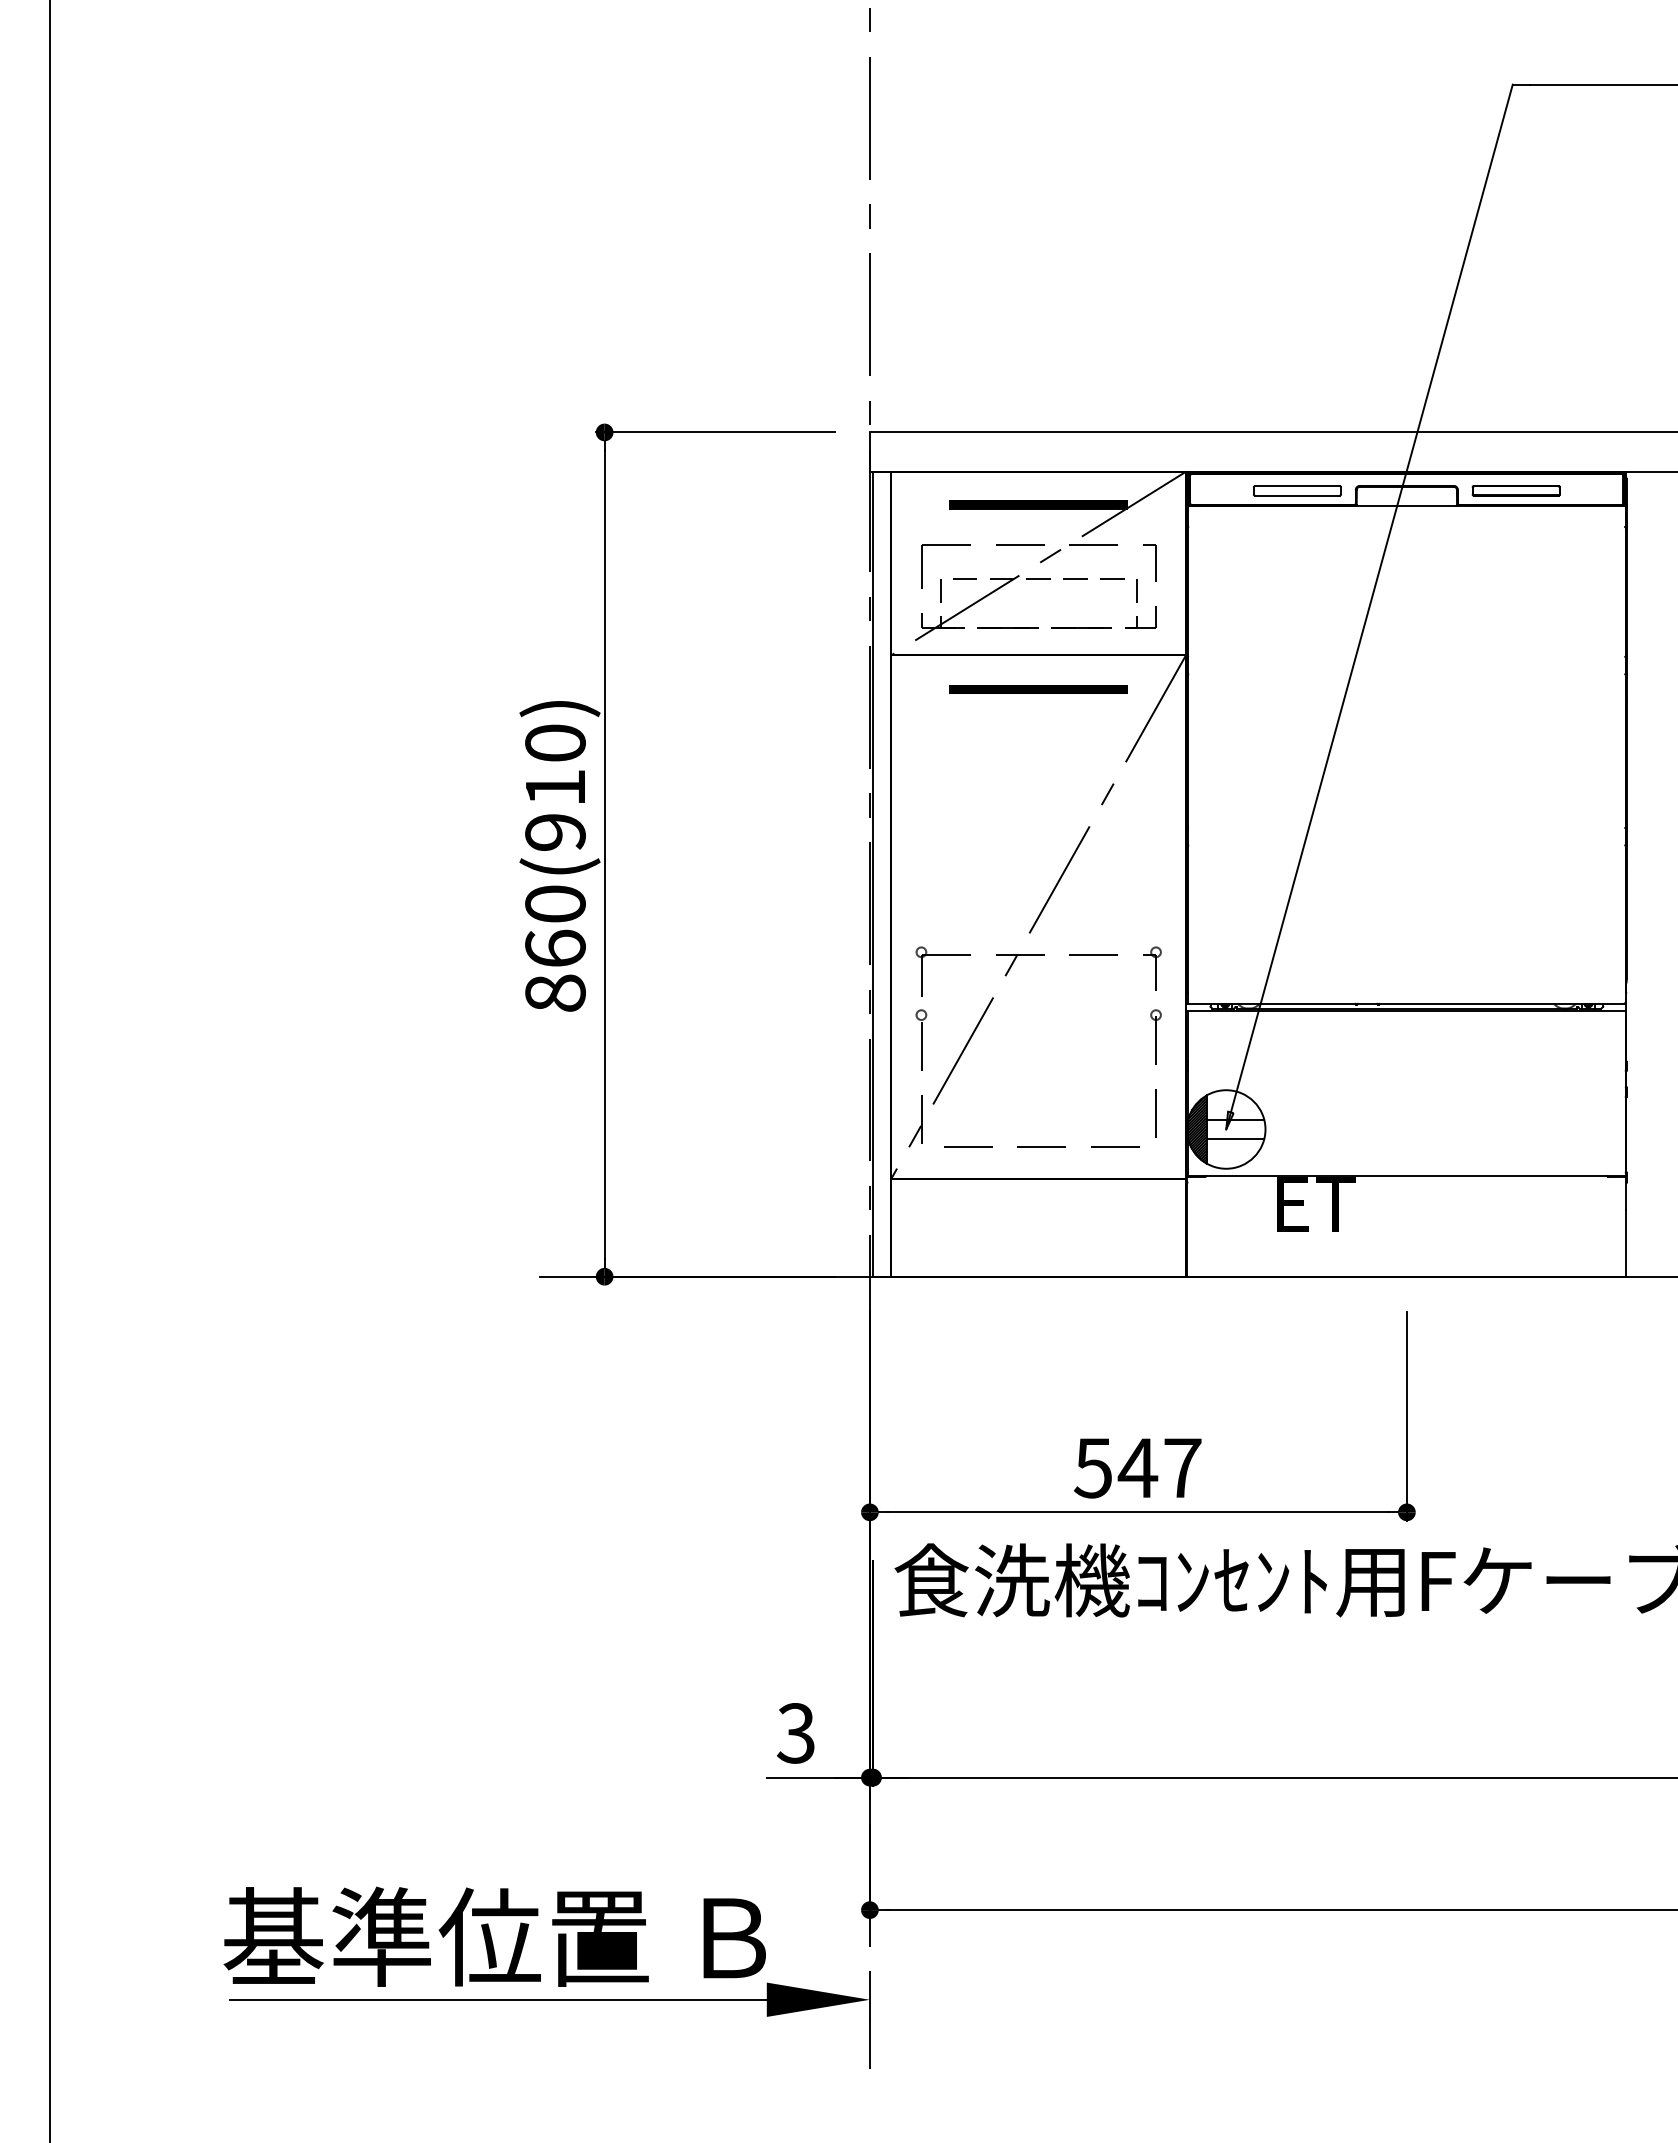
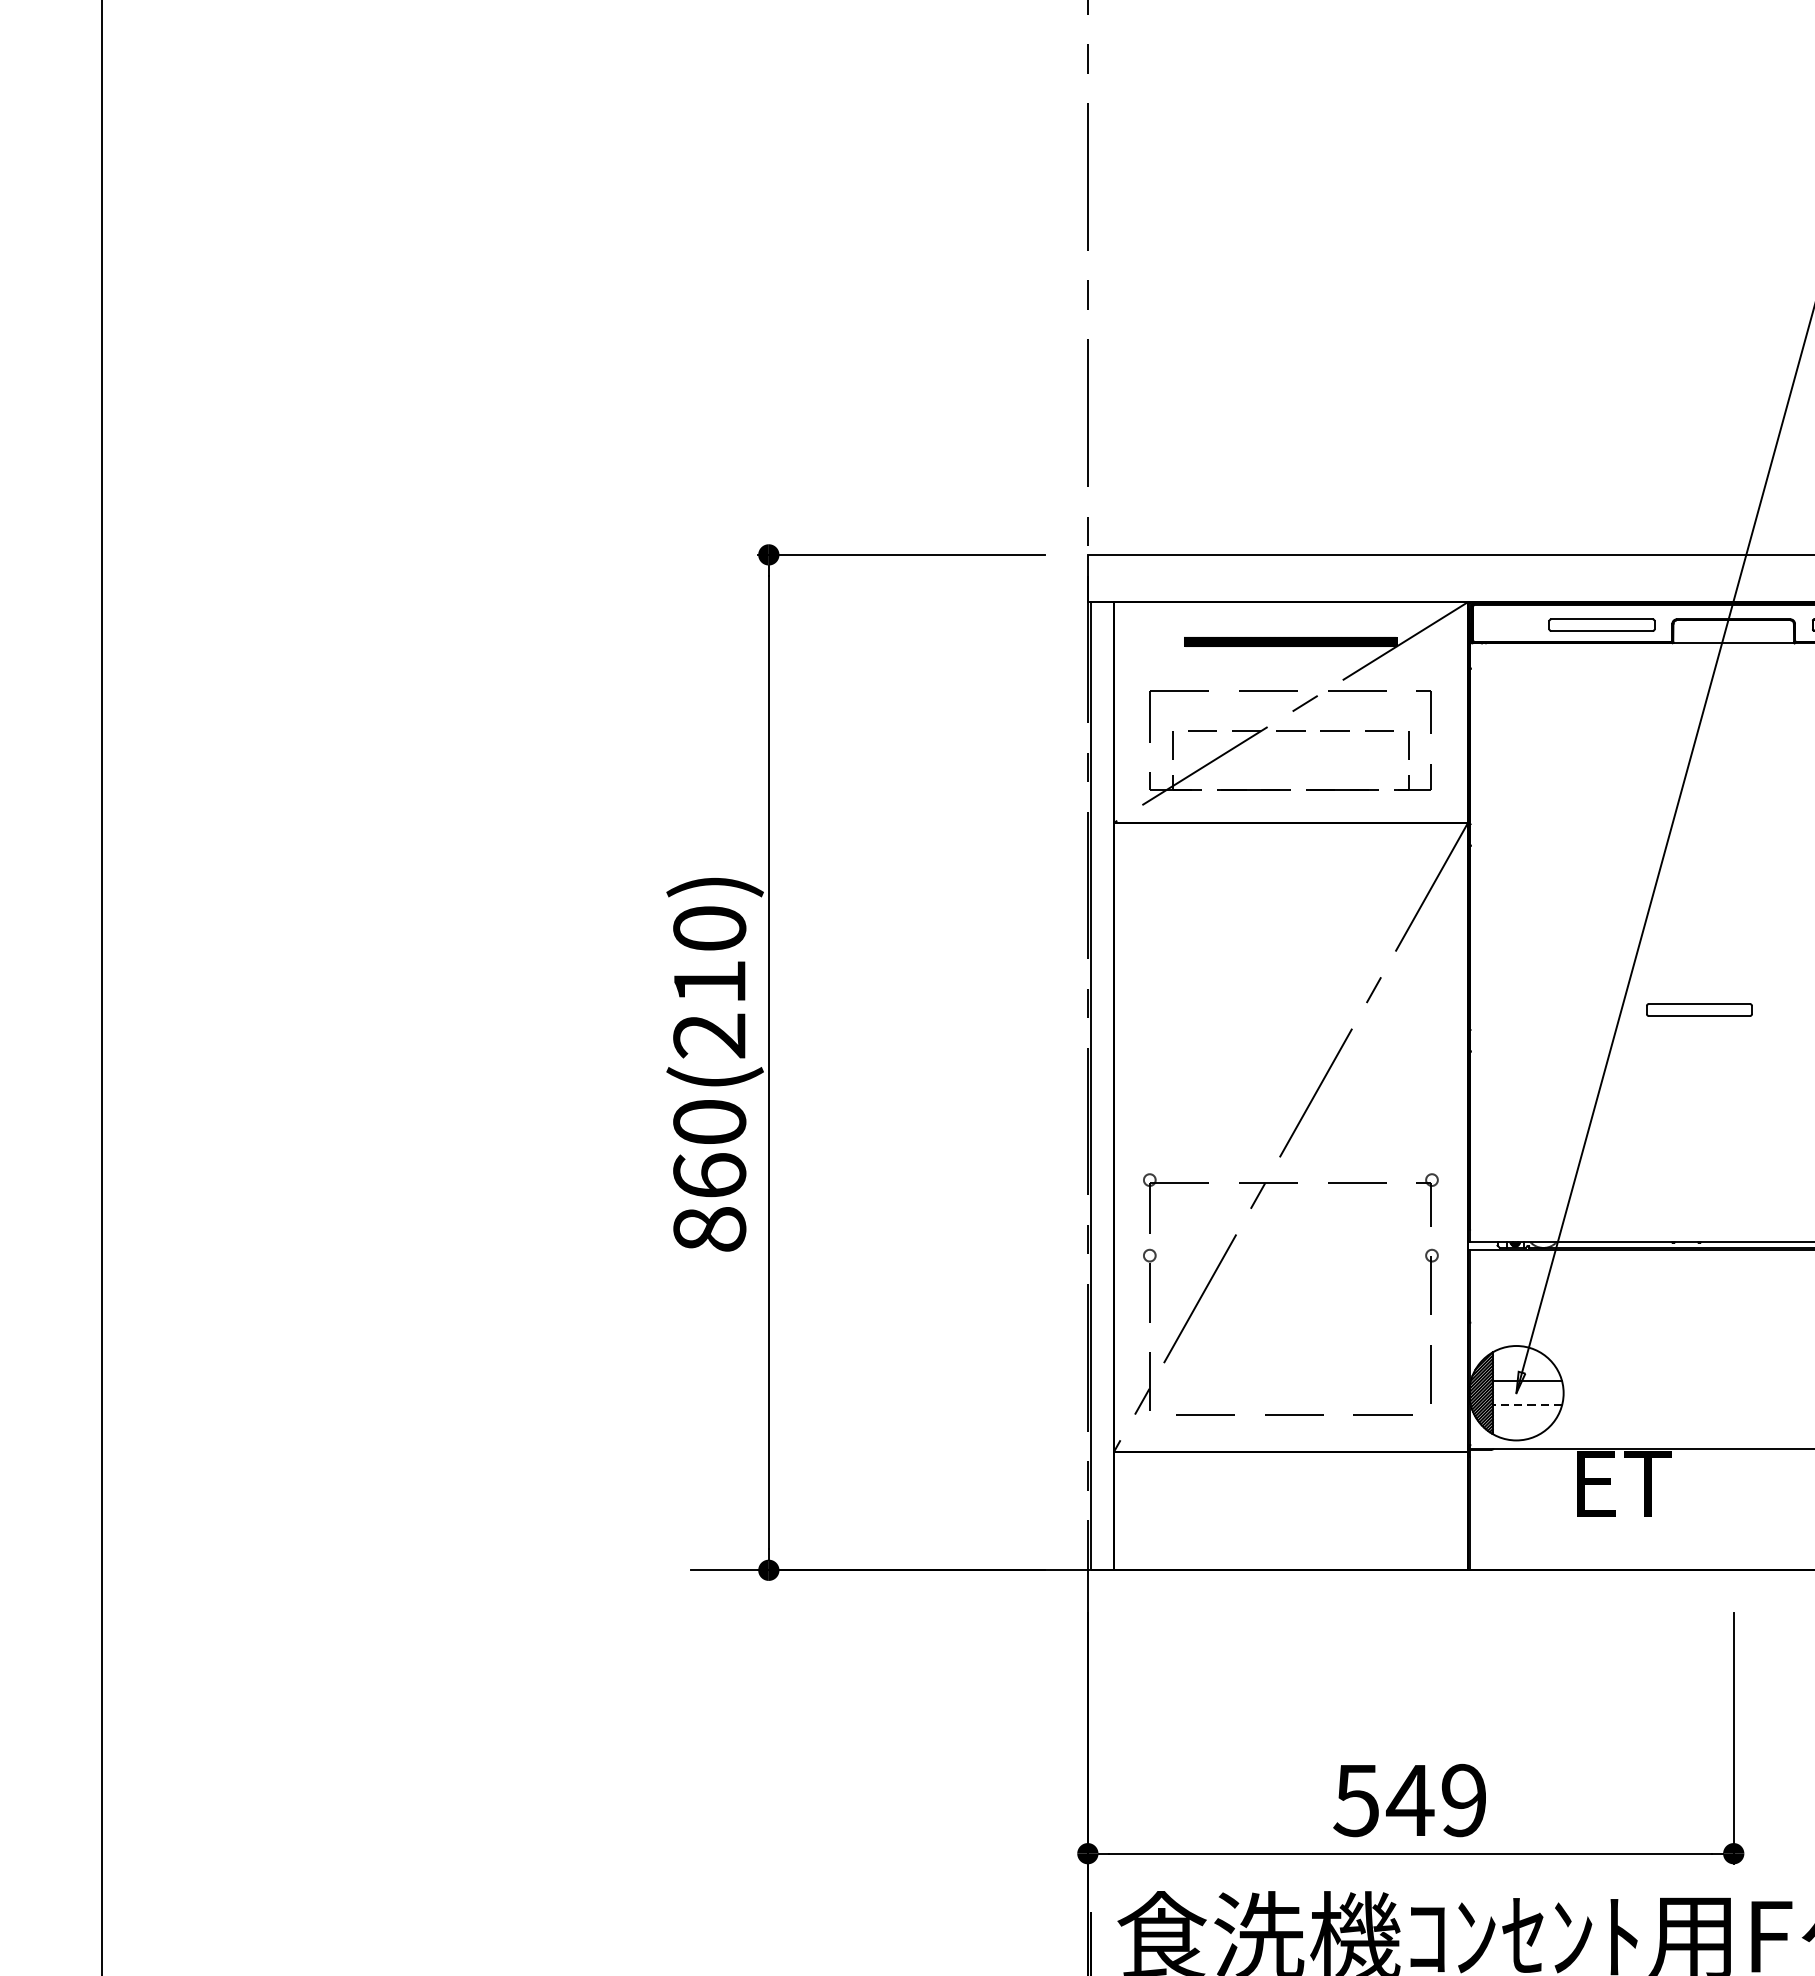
part: (1038, 689) -> (1290, 864), removed
part: (1378, 810) -> (1699, 1009), added
text: (555, 832) -> (709, 1036), 860(910) -> 860(210)
line: (1235, 1139) -> (1527, 1405), solid -> dashed
text: (1182, 1467) -> (1463, 1799), 547 -> 549

